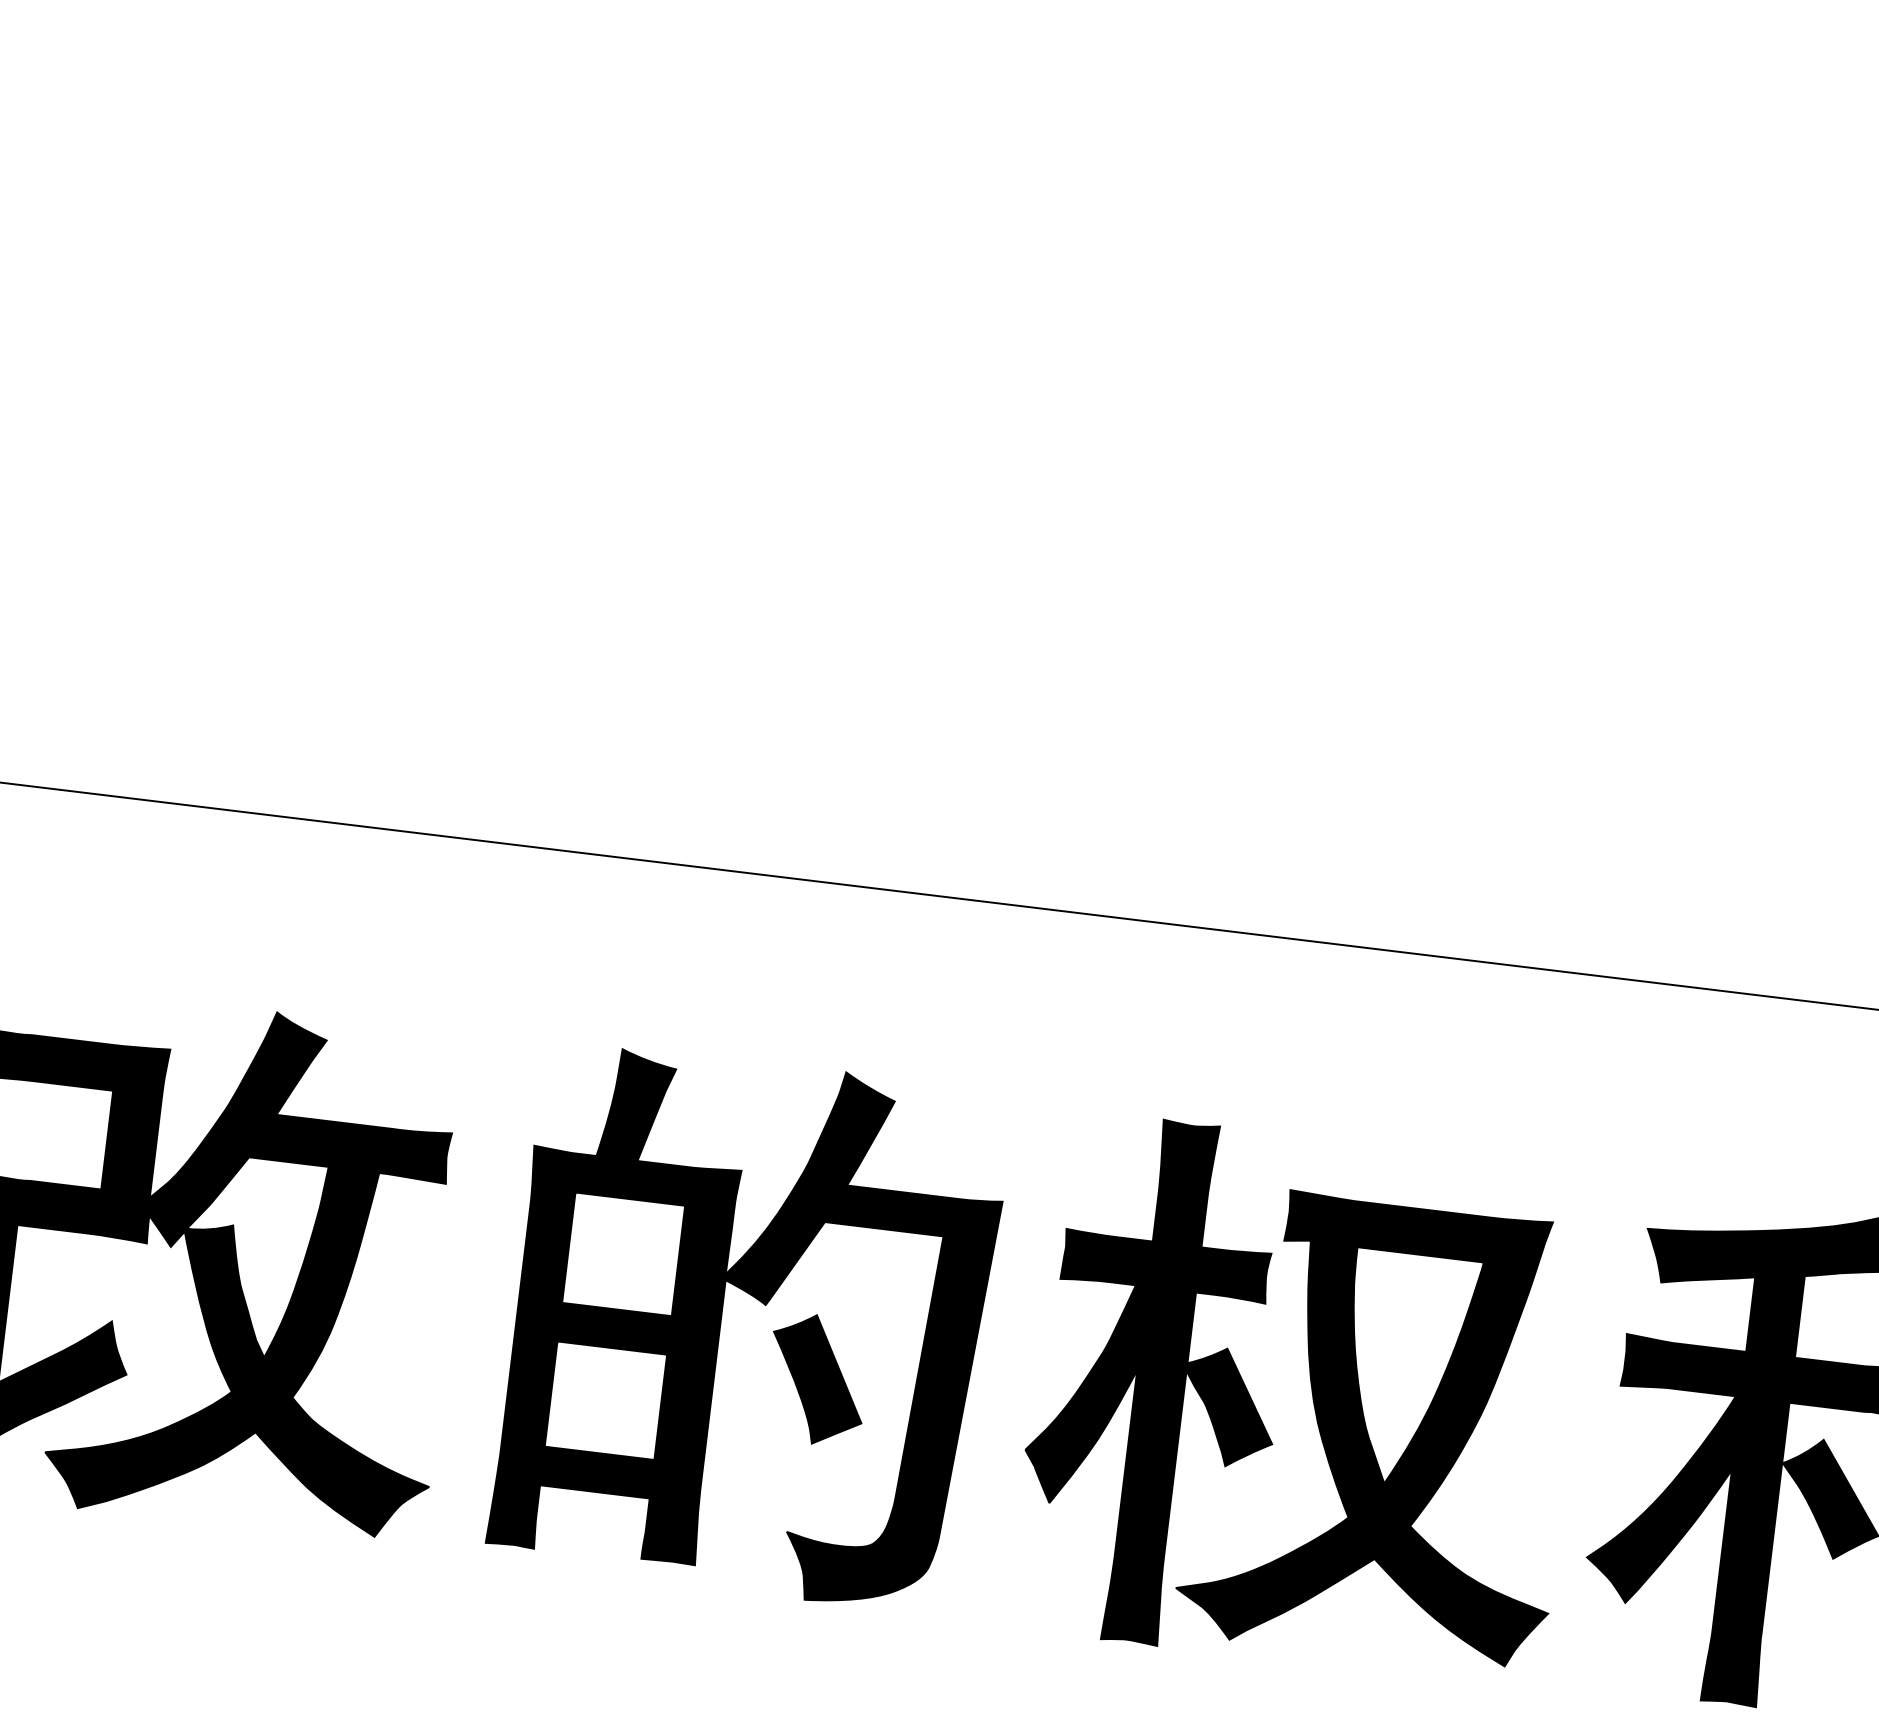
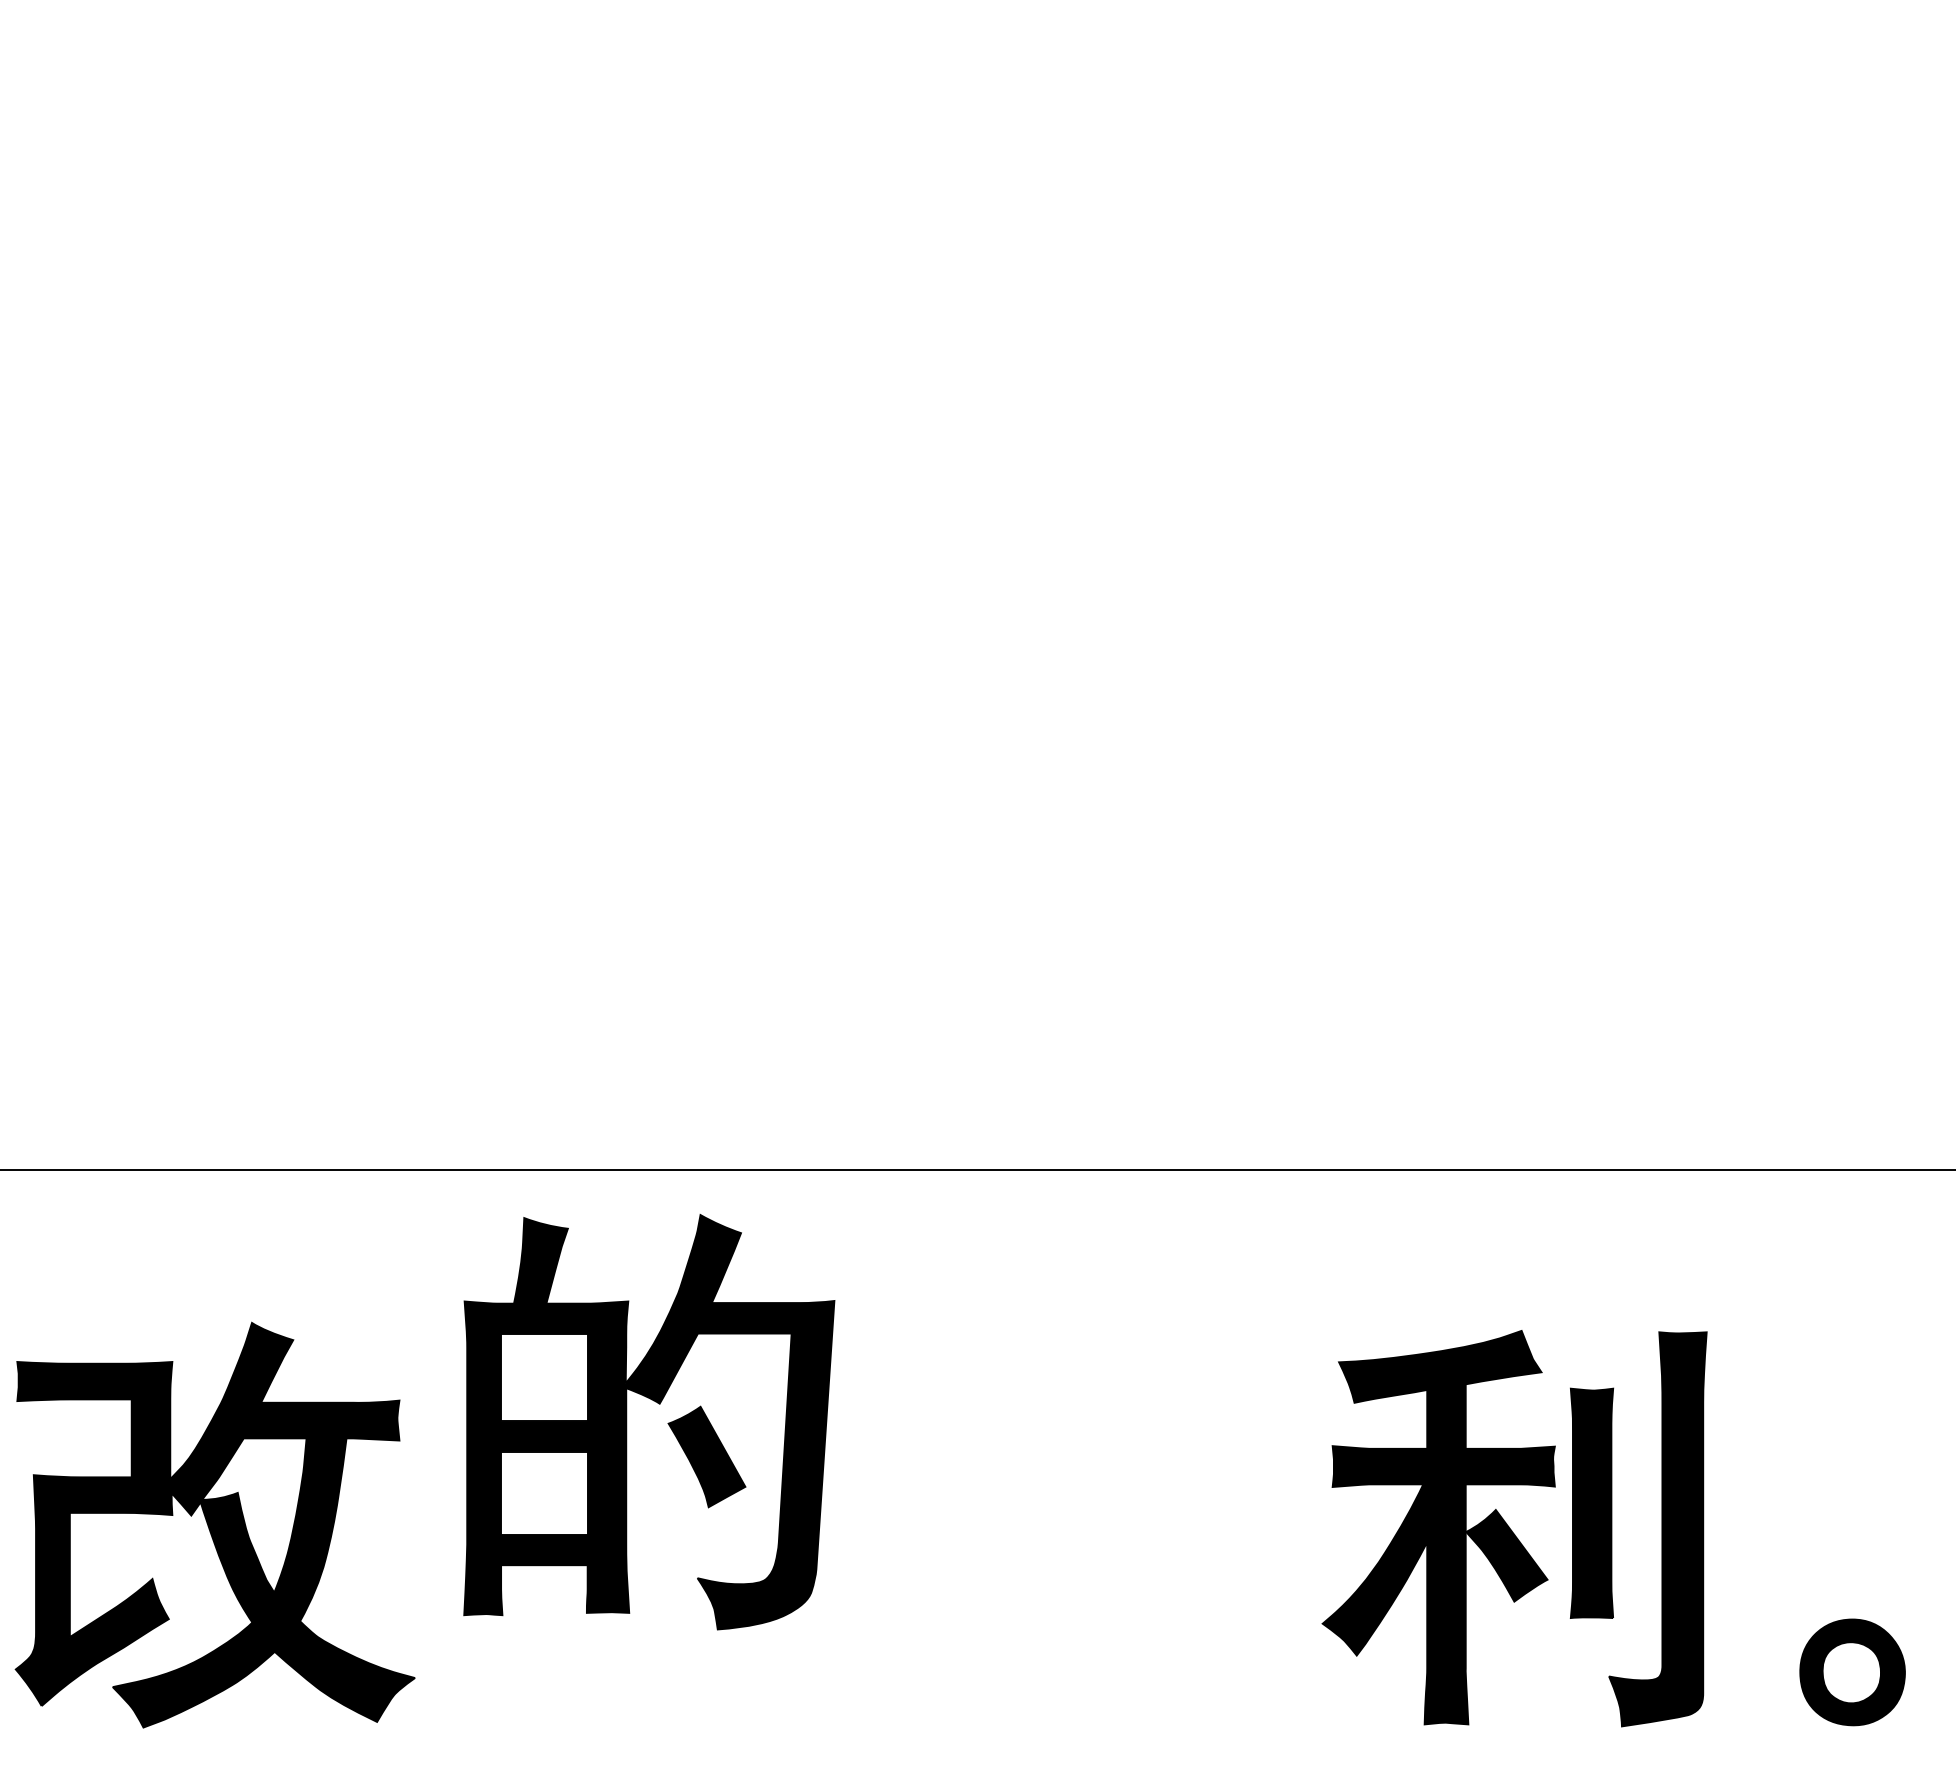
part: (772, 1331) -> (667, 1423), moved
part: (1311, 1397) -> (1093, 1525), removed

